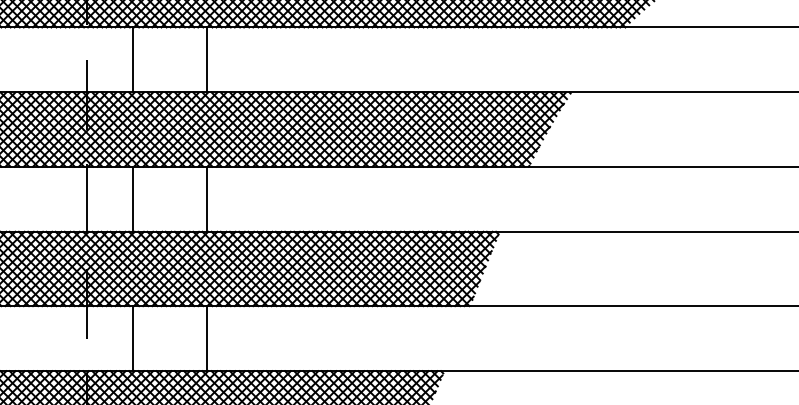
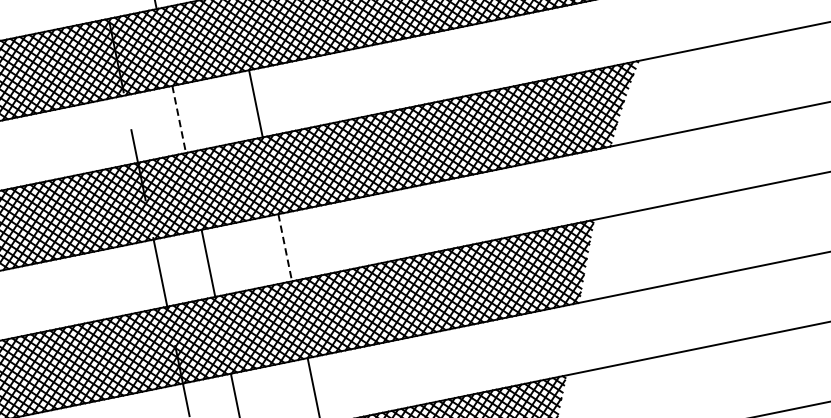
line: (133, 59) -> (179, 118), solid -> dashed
line: (207, 199) -> (285, 247), solid -> dashed

